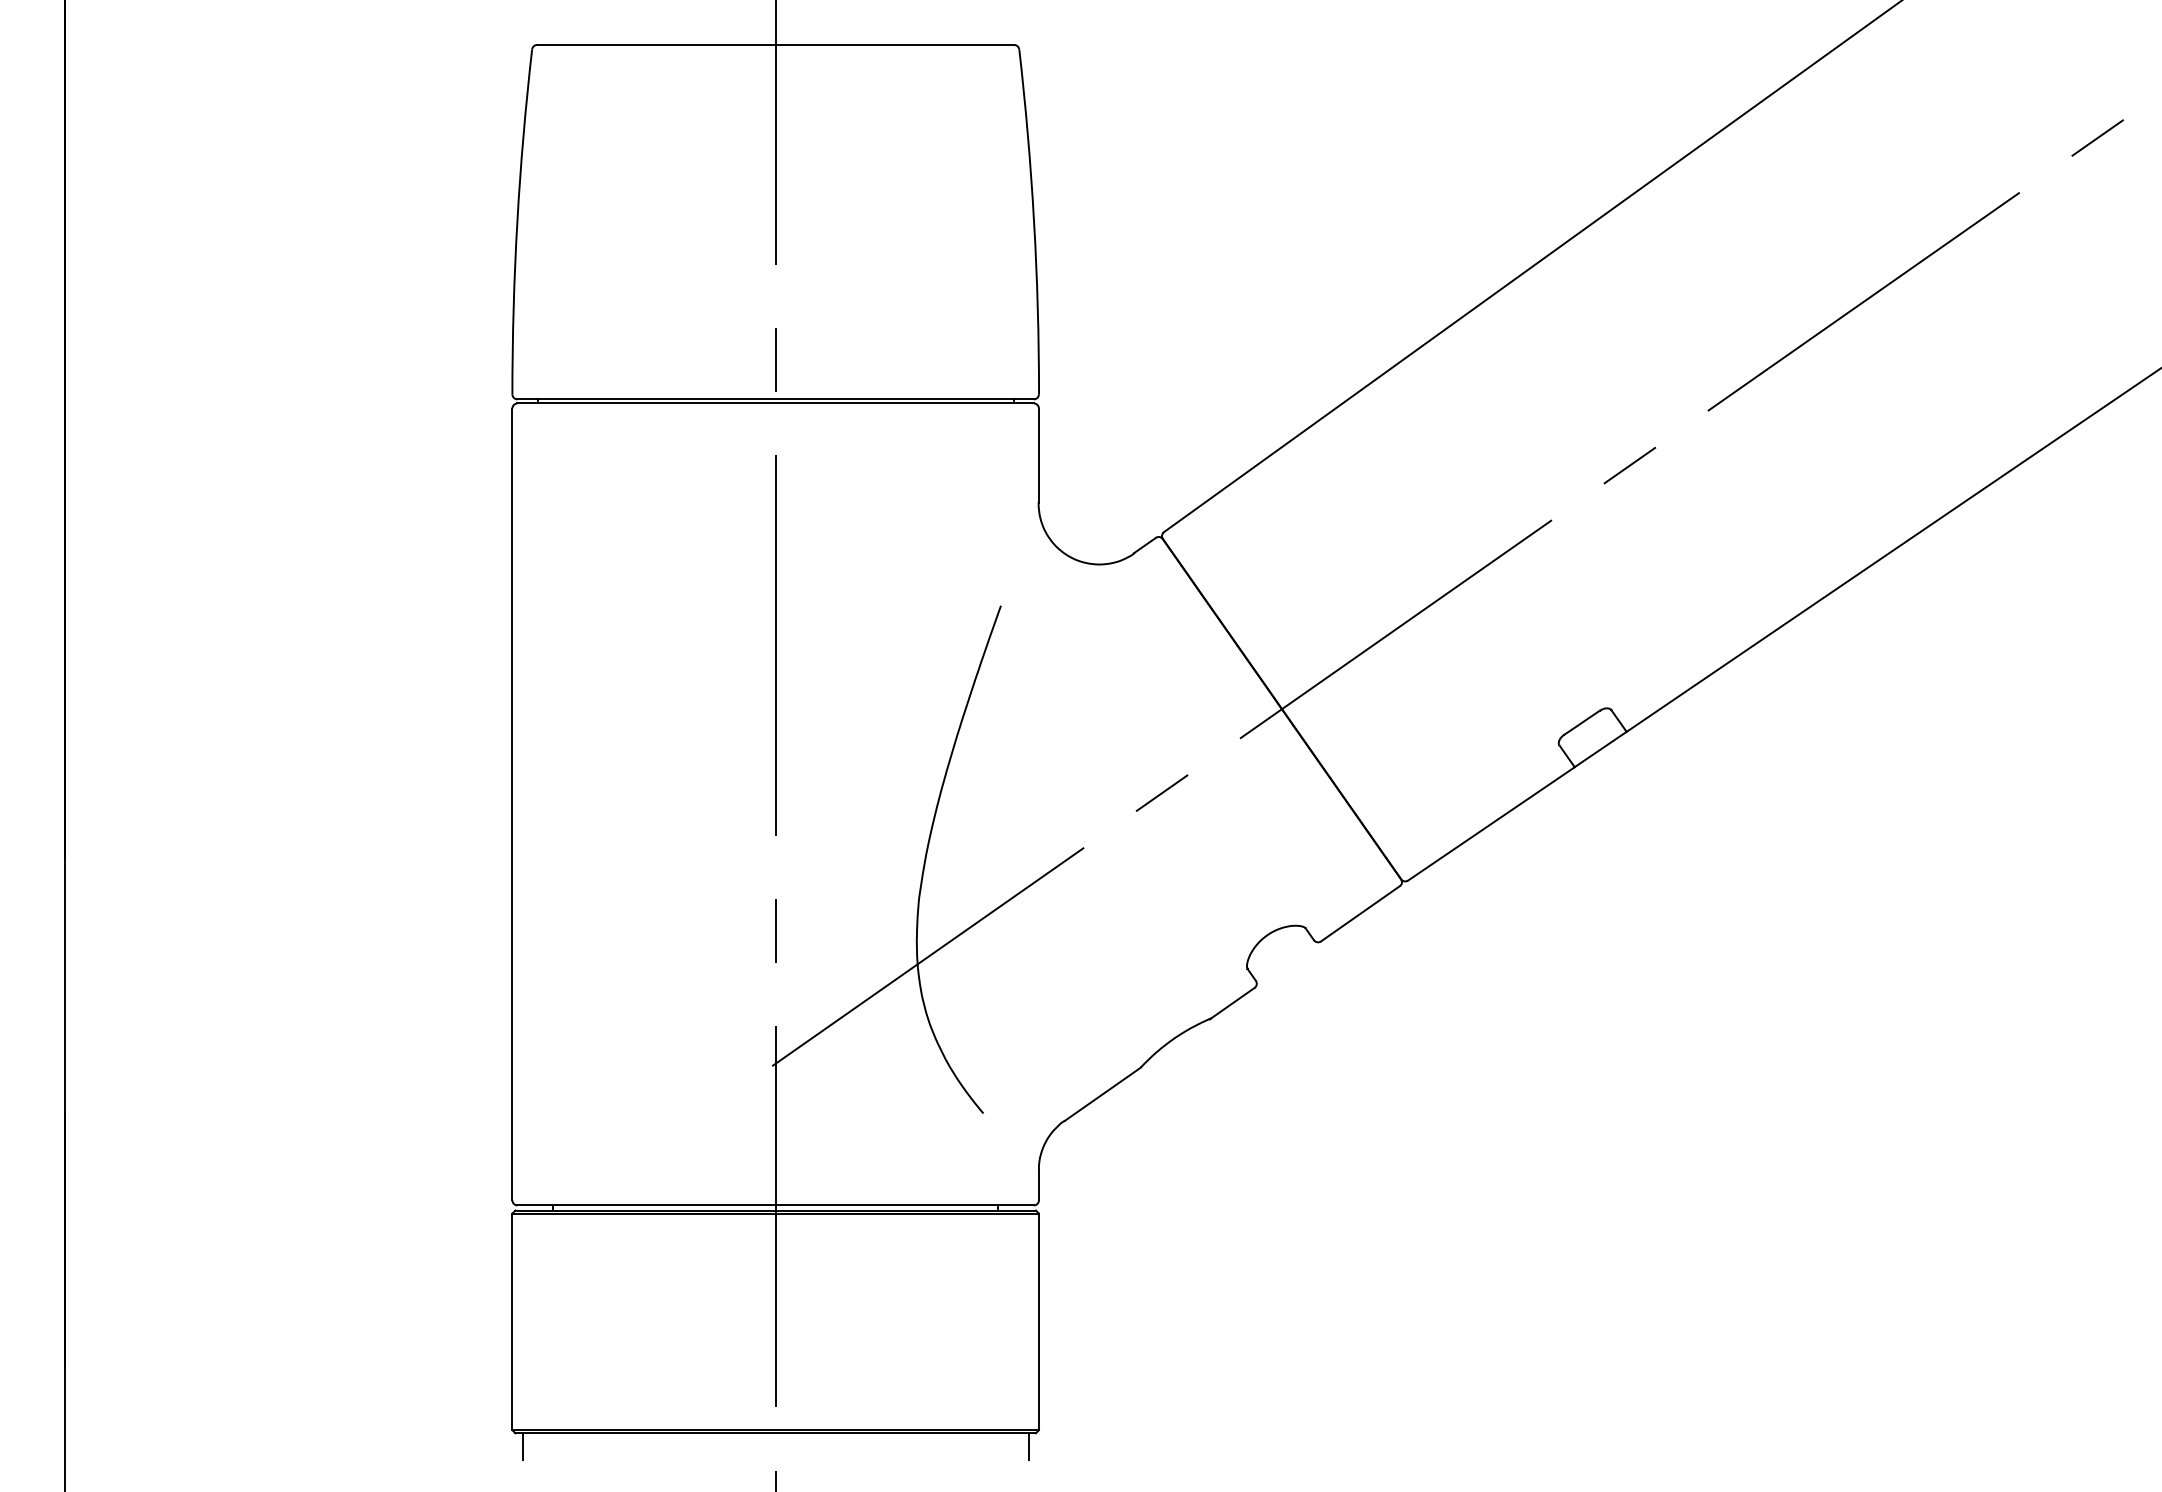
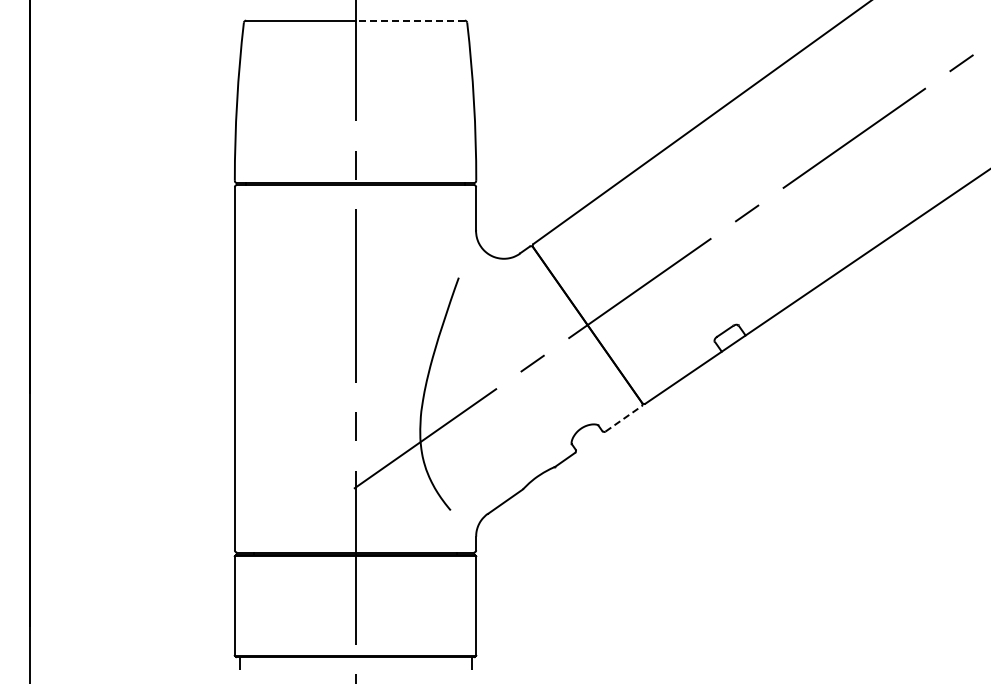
line: (895, 44) -> (410, 20), solid -> dashed
line: (1360, 912) -> (623, 418), solid -> dashed

